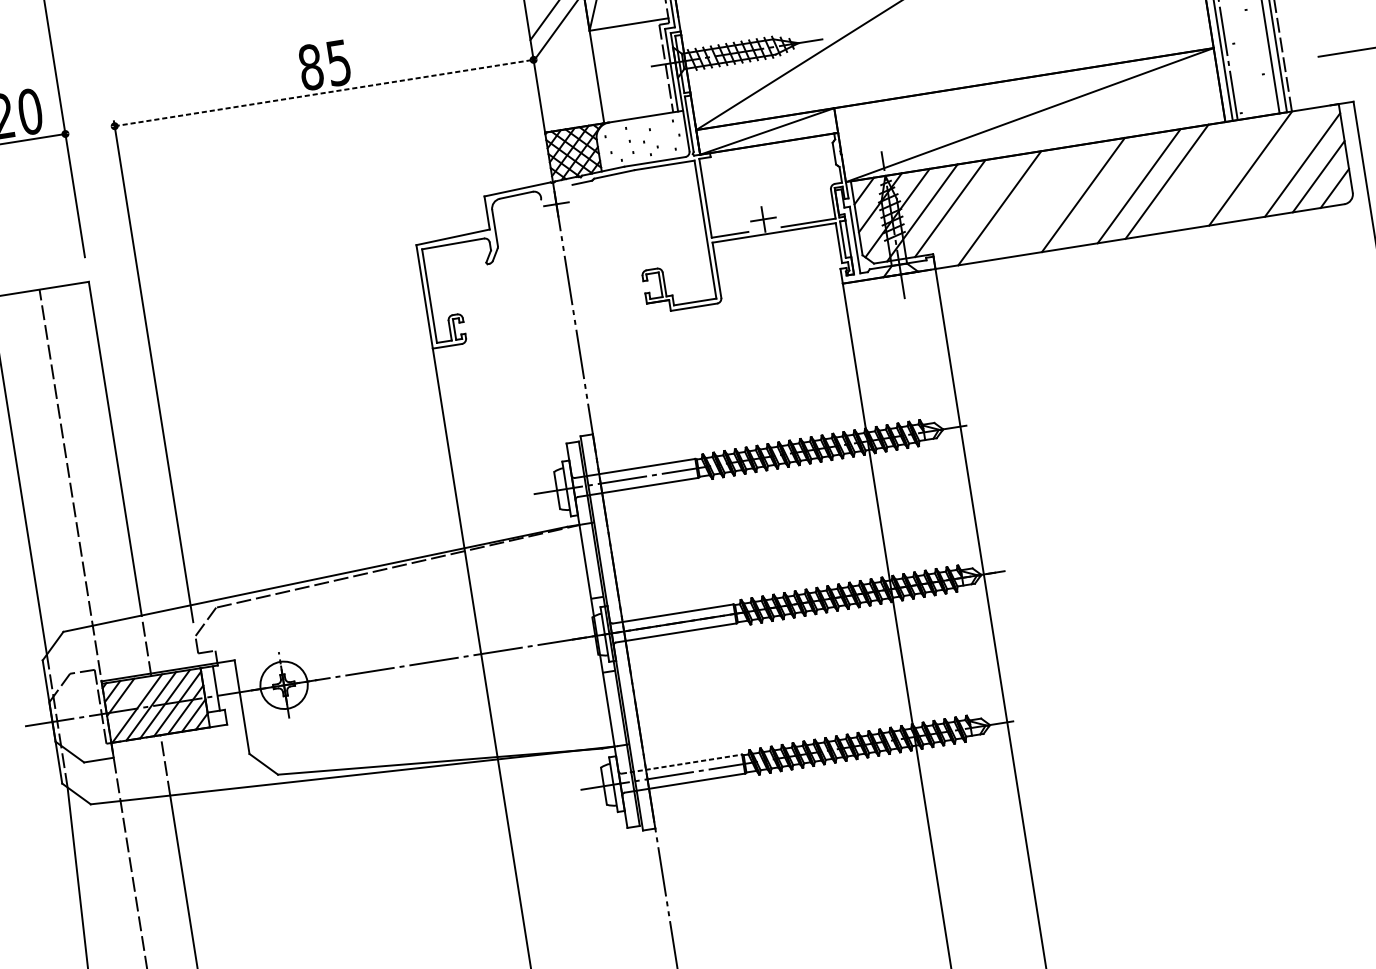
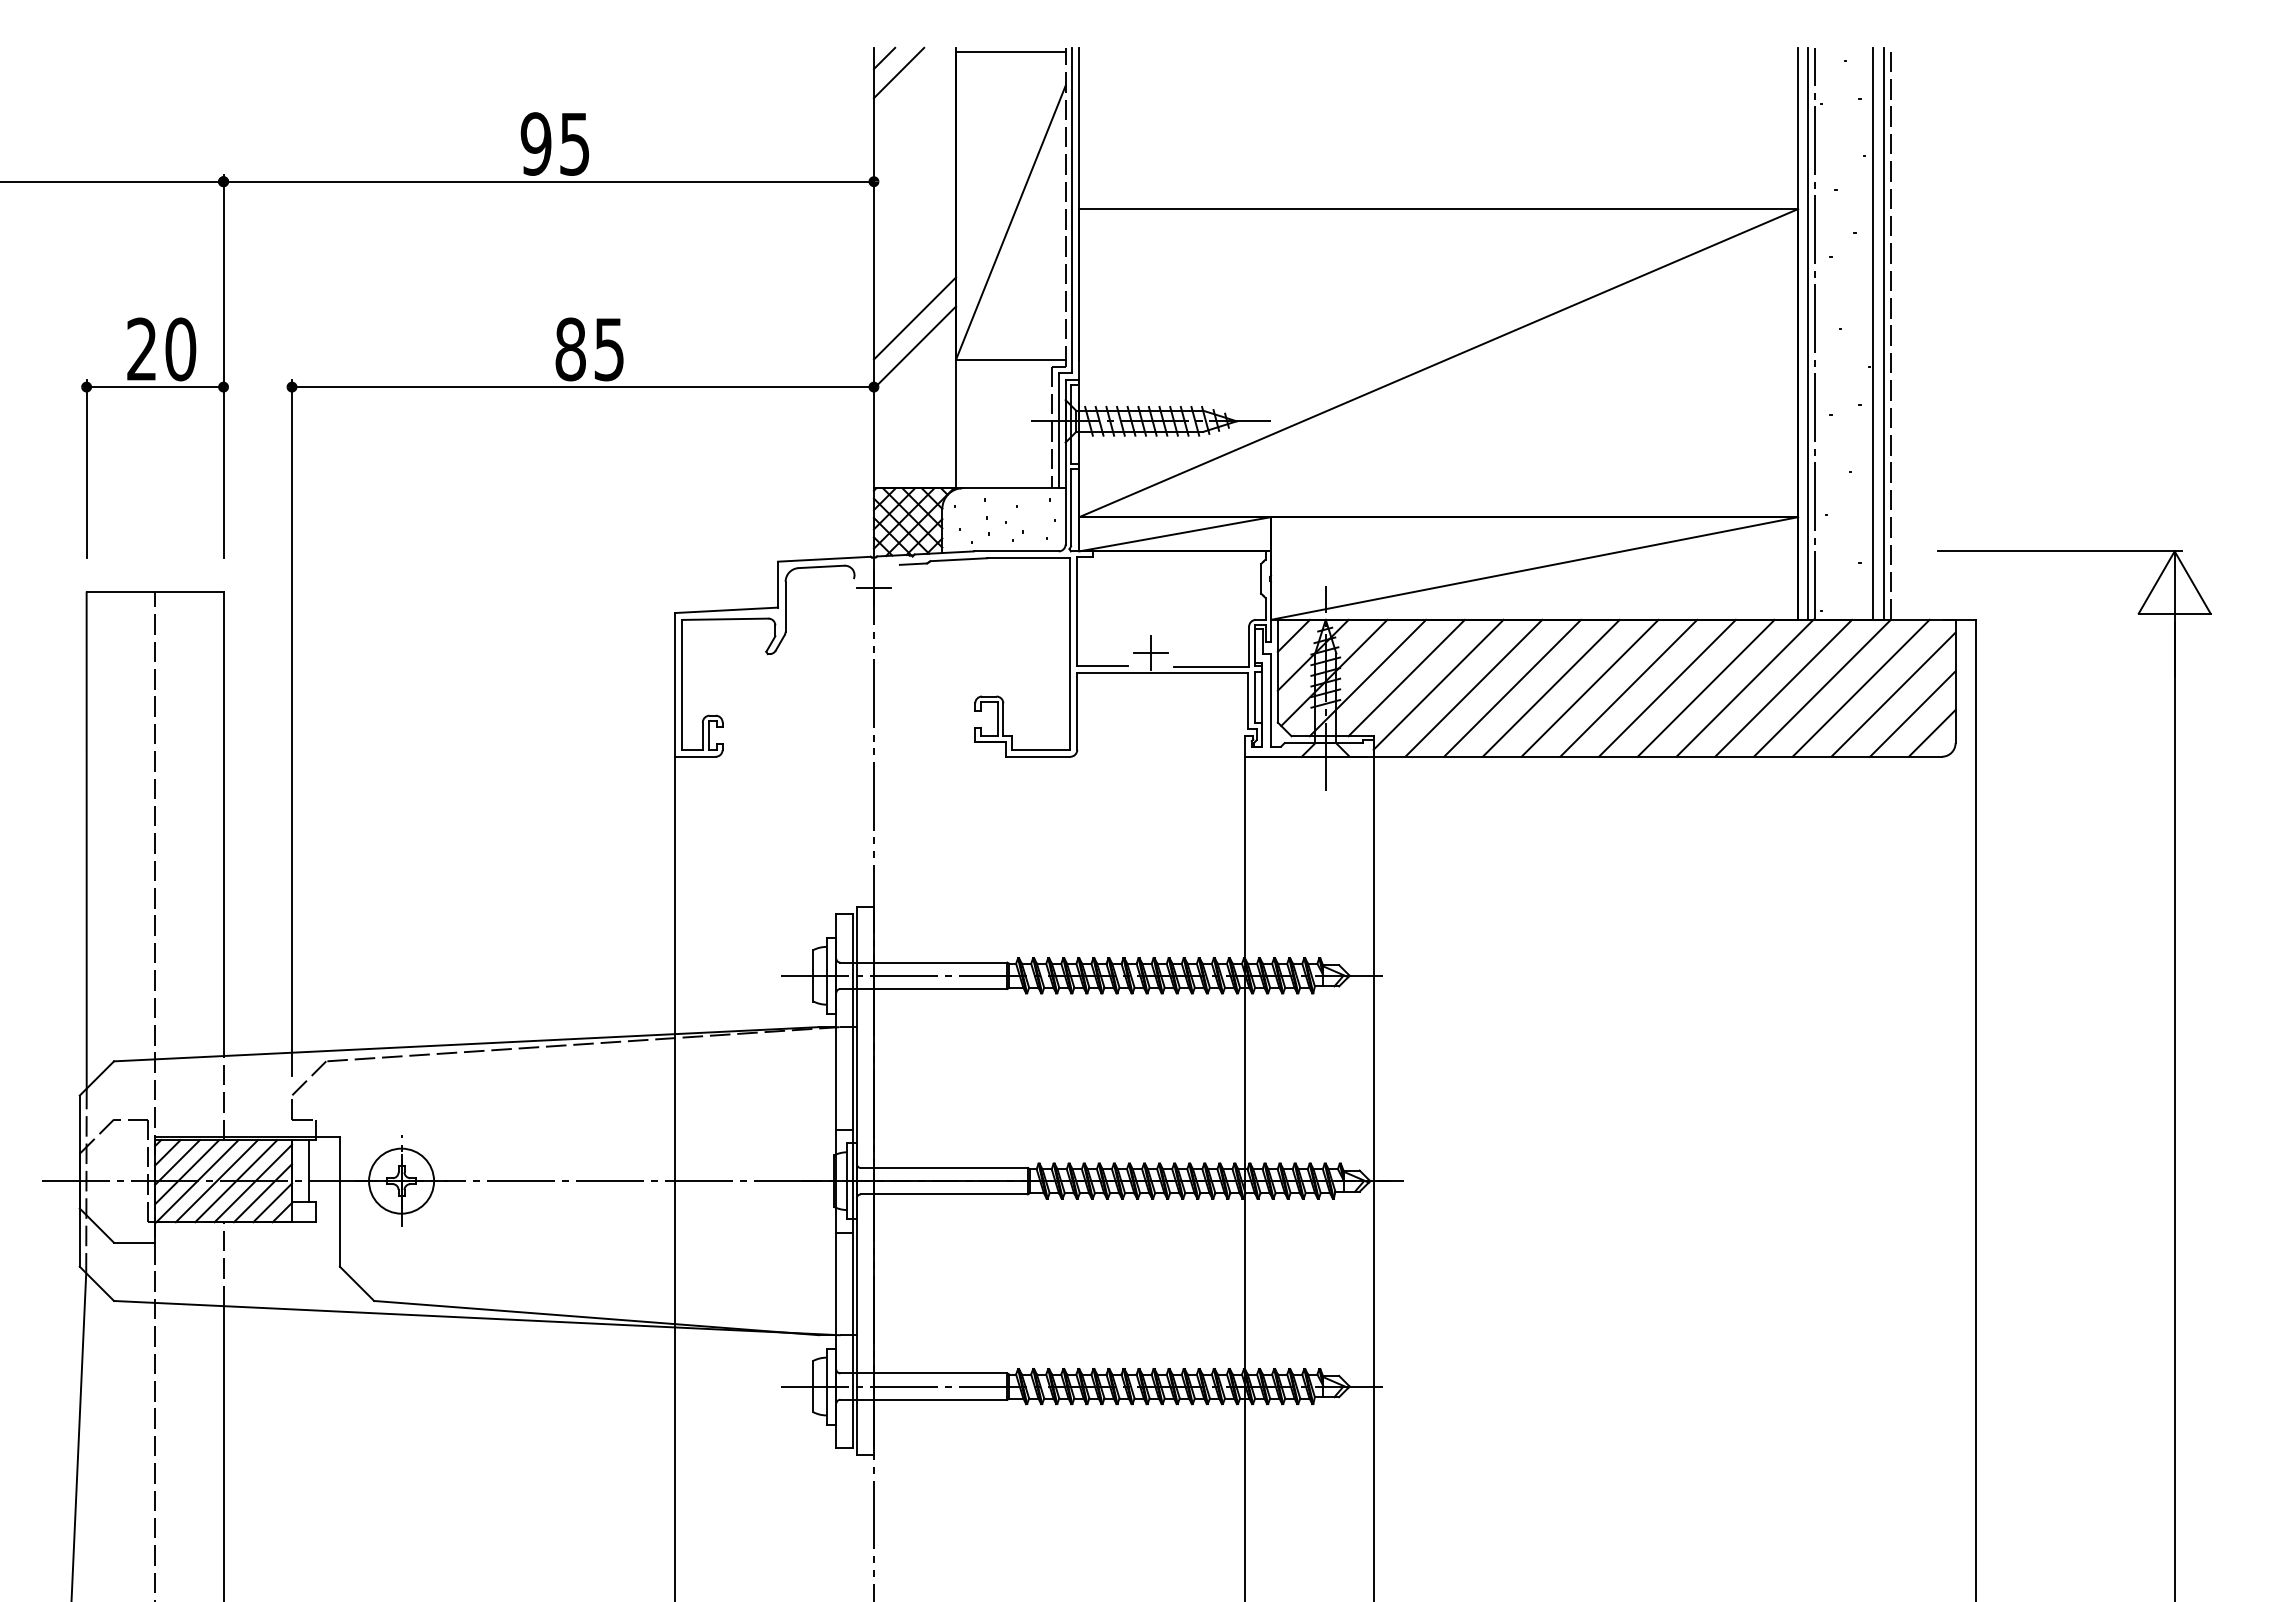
line: (323, 93) -> (582, 387), dashed -> solid
line: (1278, 163) -> (1860, 687), added
line: (1222, 172) -> (1783, 687), added
line: (1194, 176) -> (1744, 687), added
line: (1111, 190) -> (1628, 687), added
line: (1054, 198) -> (1550, 687), added
line: (1027, 203) -> (1512, 687), added
line: (973, 209) -> (1438, 684), added
line: (129, 703) -> (187, 1172), added
line: (681, 764) -> (923, 1373), dashed -> solid

